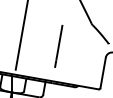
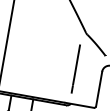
line: (58, 46) -> (75, 69), moved

